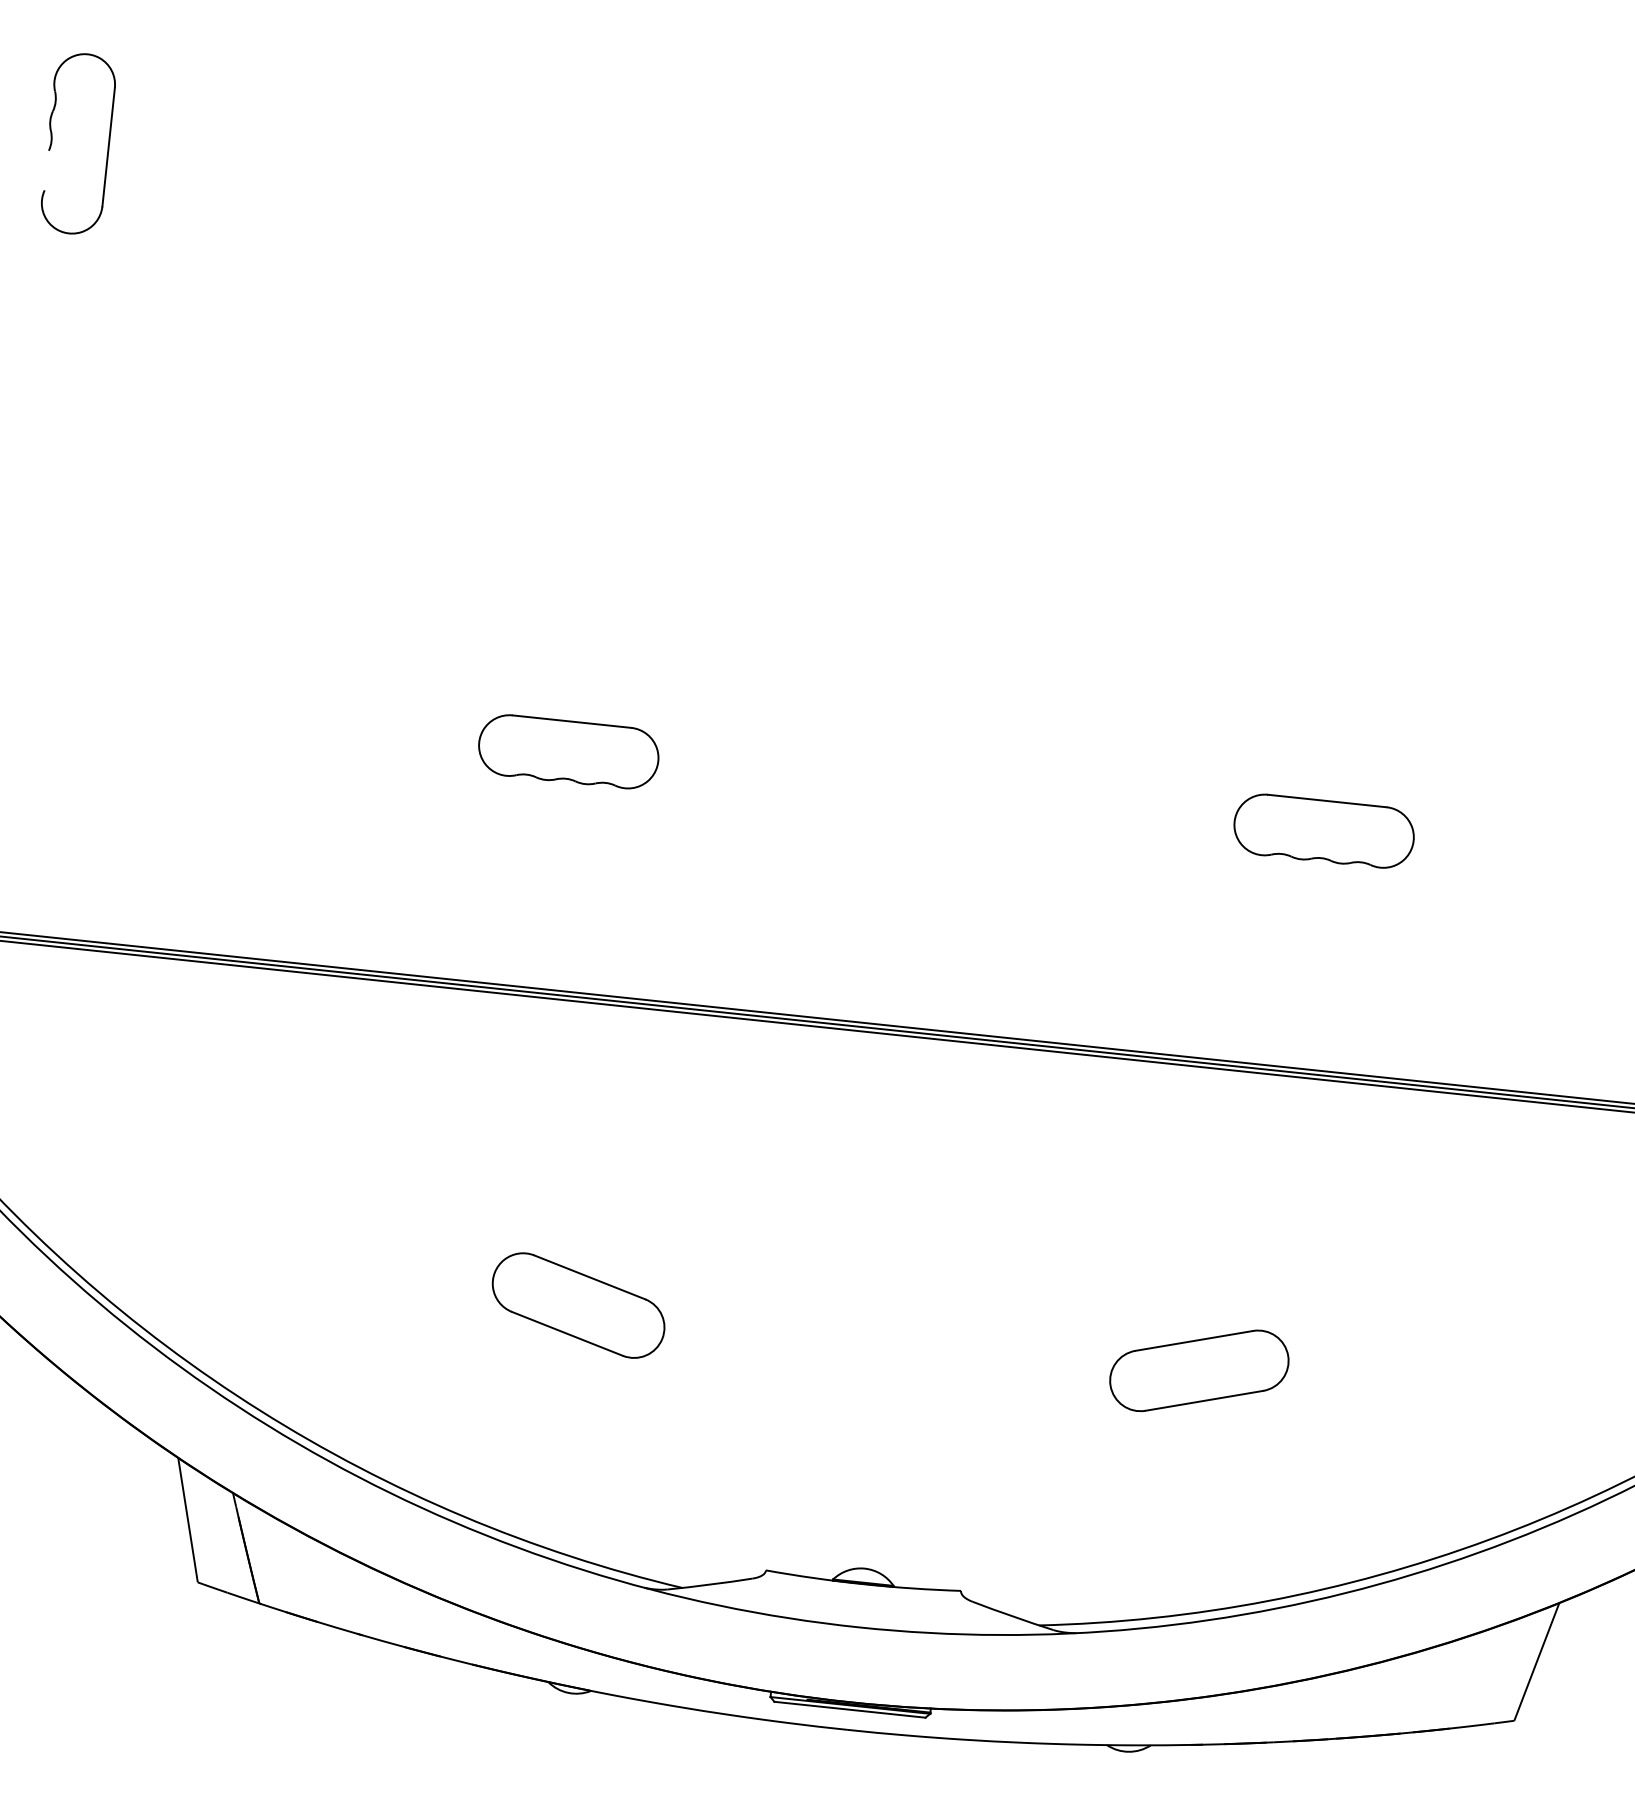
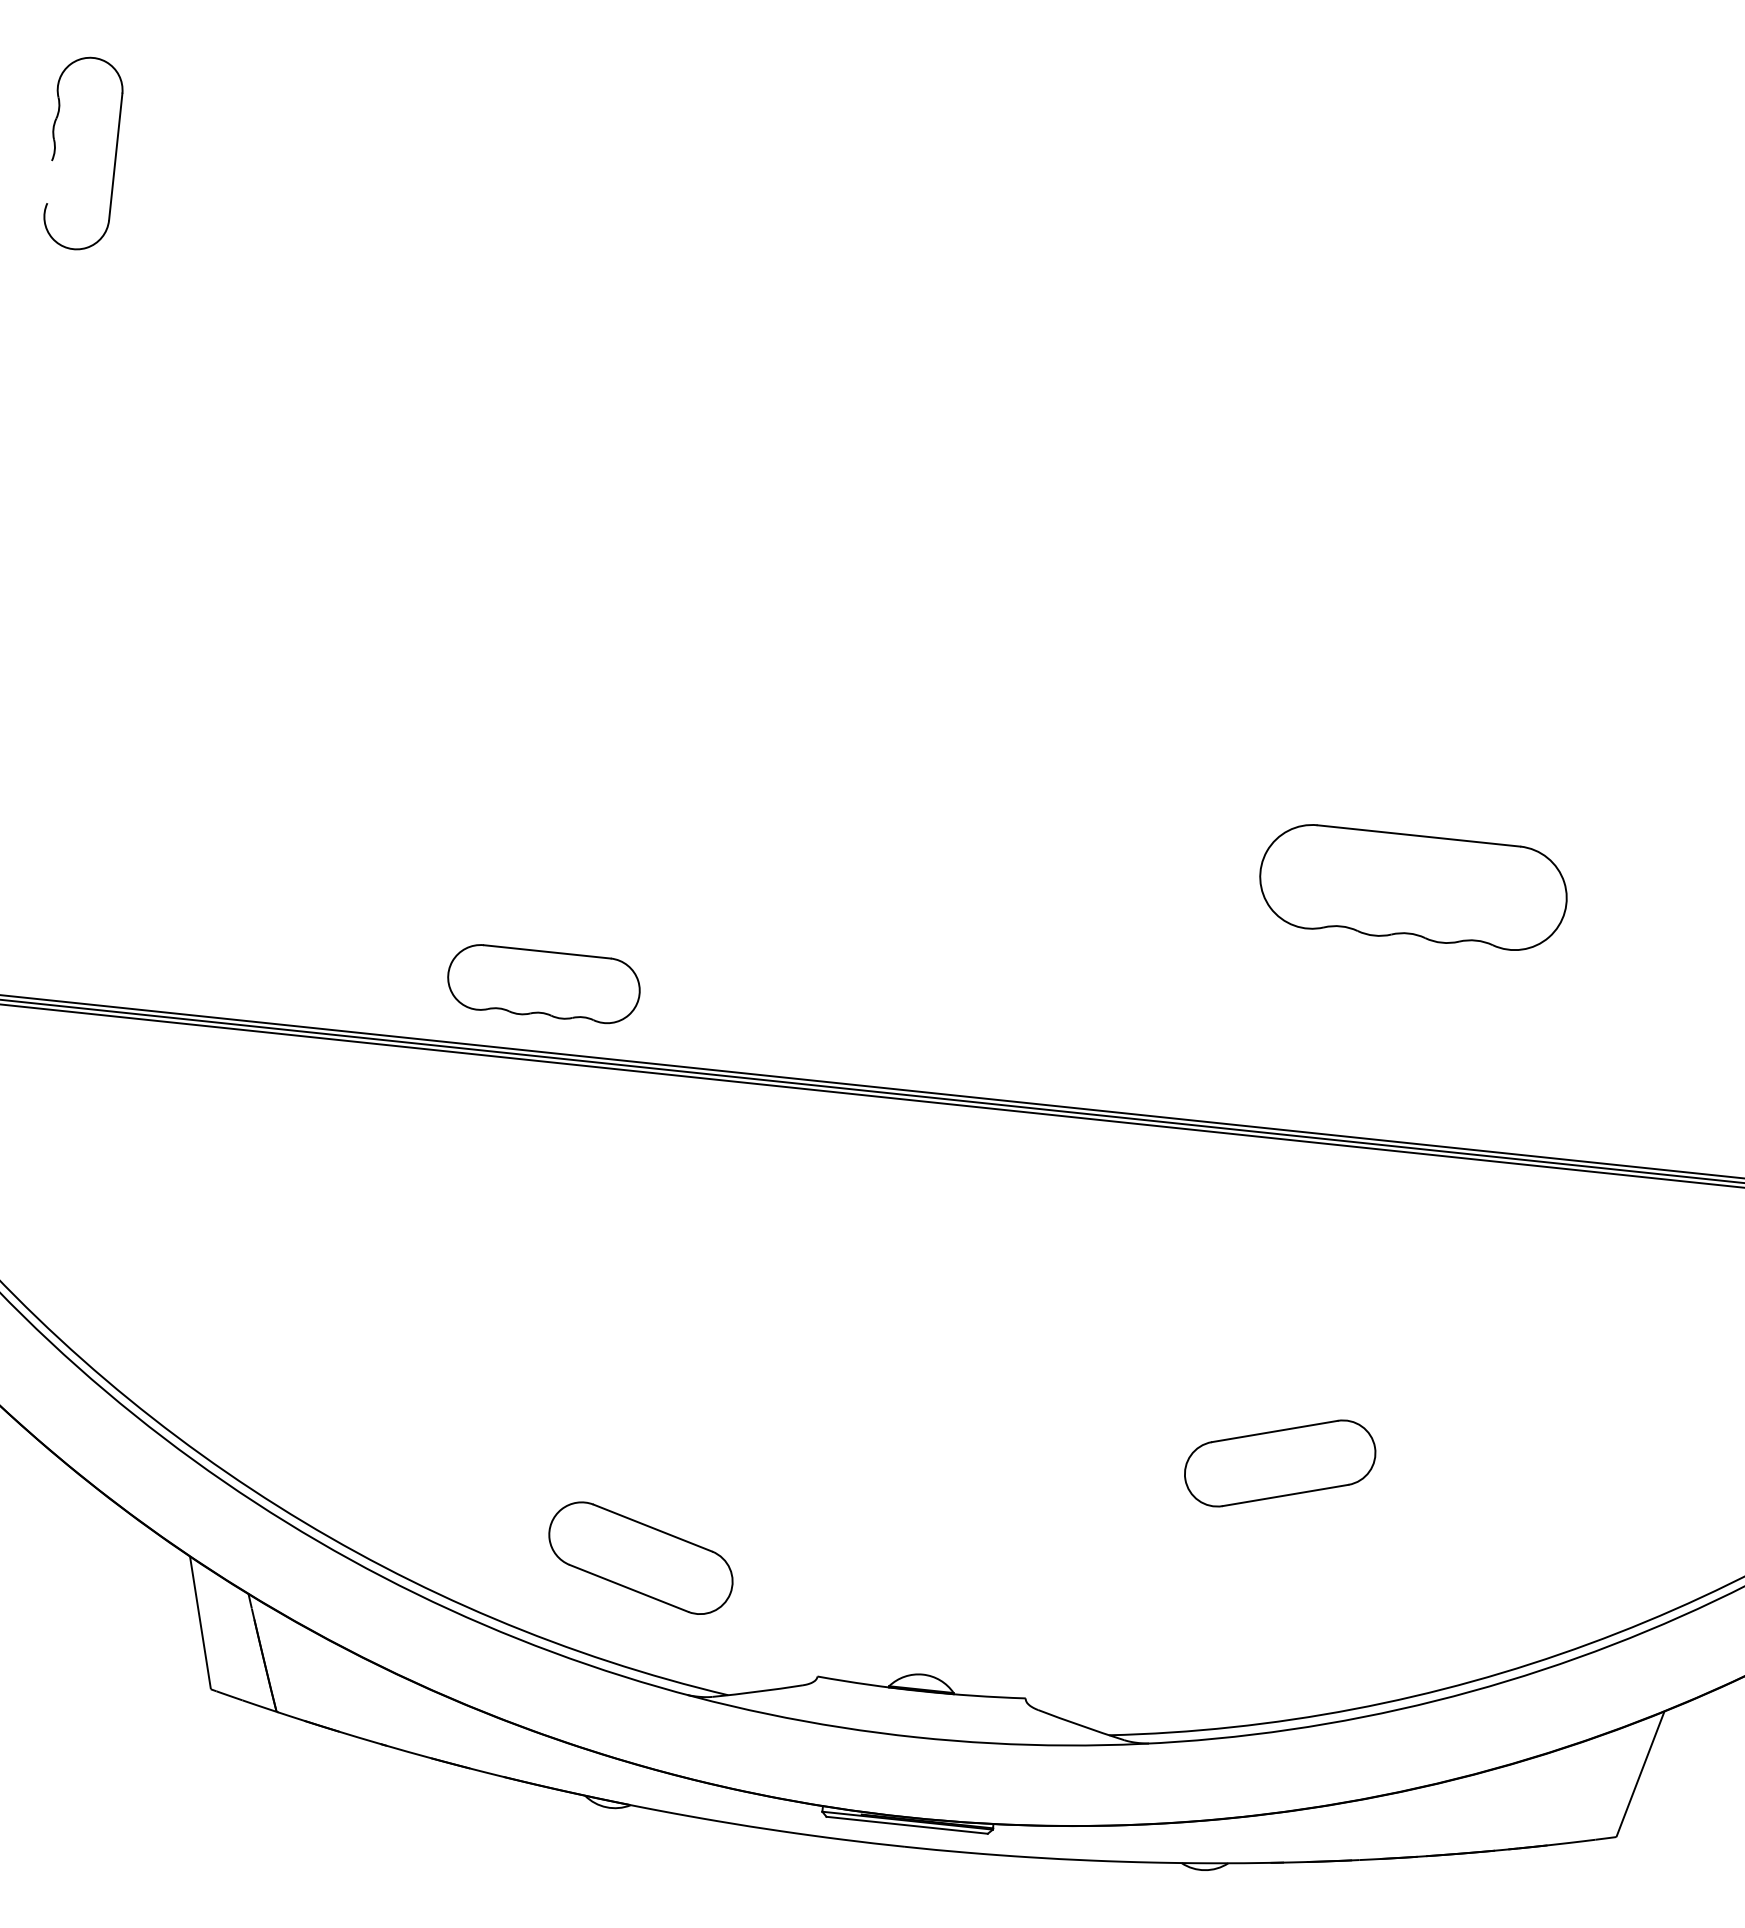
part: (568, 751) -> (543, 983), moved
part: (1323, 830) -> (1412, 886), size x1.6
part: (578, 1305) -> (640, 1558), moved

